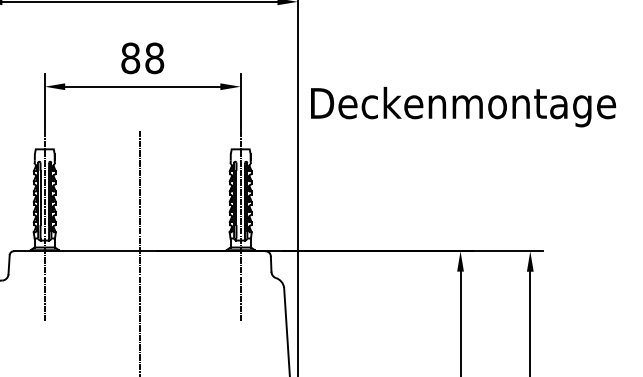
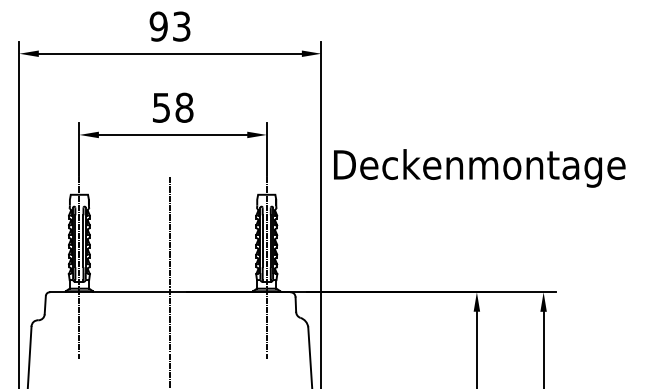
text: (130, 58) -> (161, 107), 88 -> 58
text: (463, 107) -> (479, 168), moved

